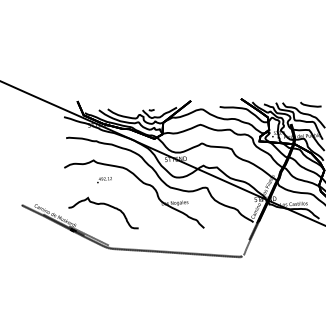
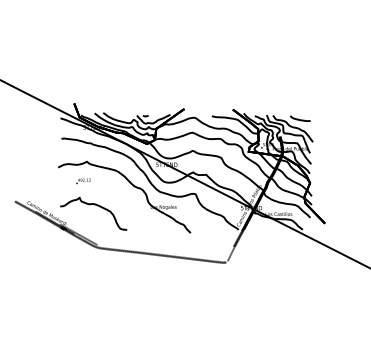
text: (104, 180) -> (83, 181), moved

